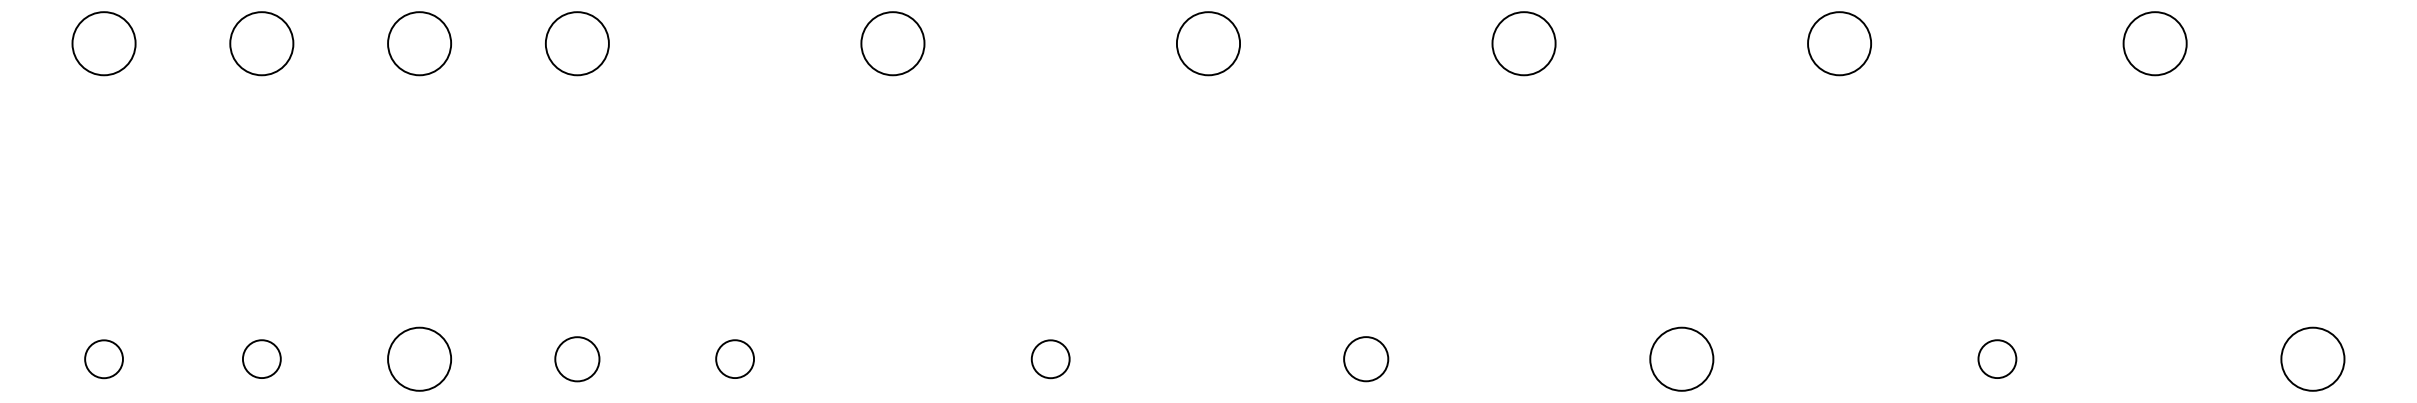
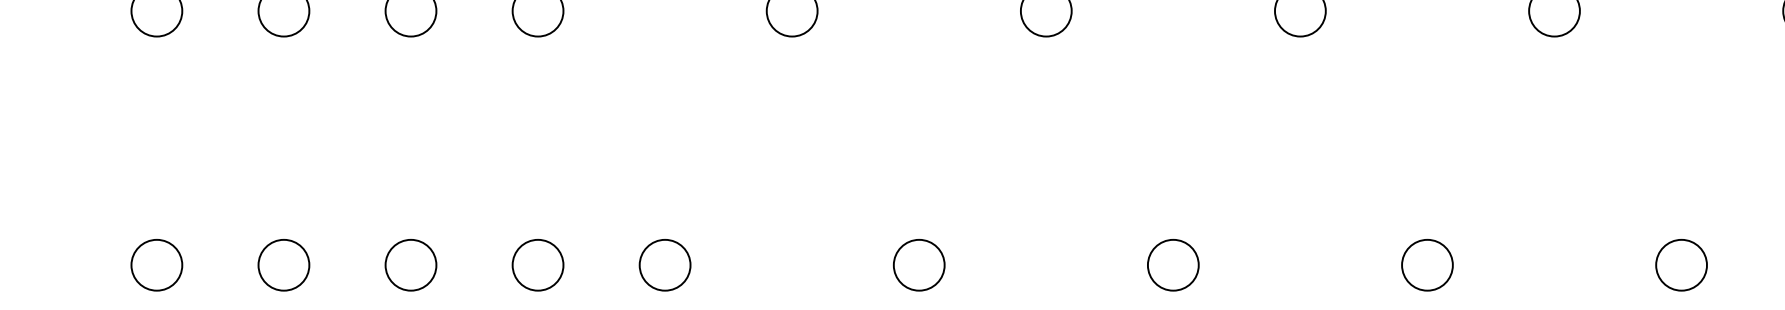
circle: (103, 358) -> (156, 264), size x1.67
circle: (261, 358) -> (283, 264), size x1.67
circle: (576, 358) -> (537, 264), size x1.43
circle: (734, 358) -> (664, 264), size x1.67
circle: (1050, 358) -> (919, 264), size x1.67
circle: (1365, 358) -> (1172, 264), size x1.43
circle: (1997, 358) -> (1681, 264), size x1.67

